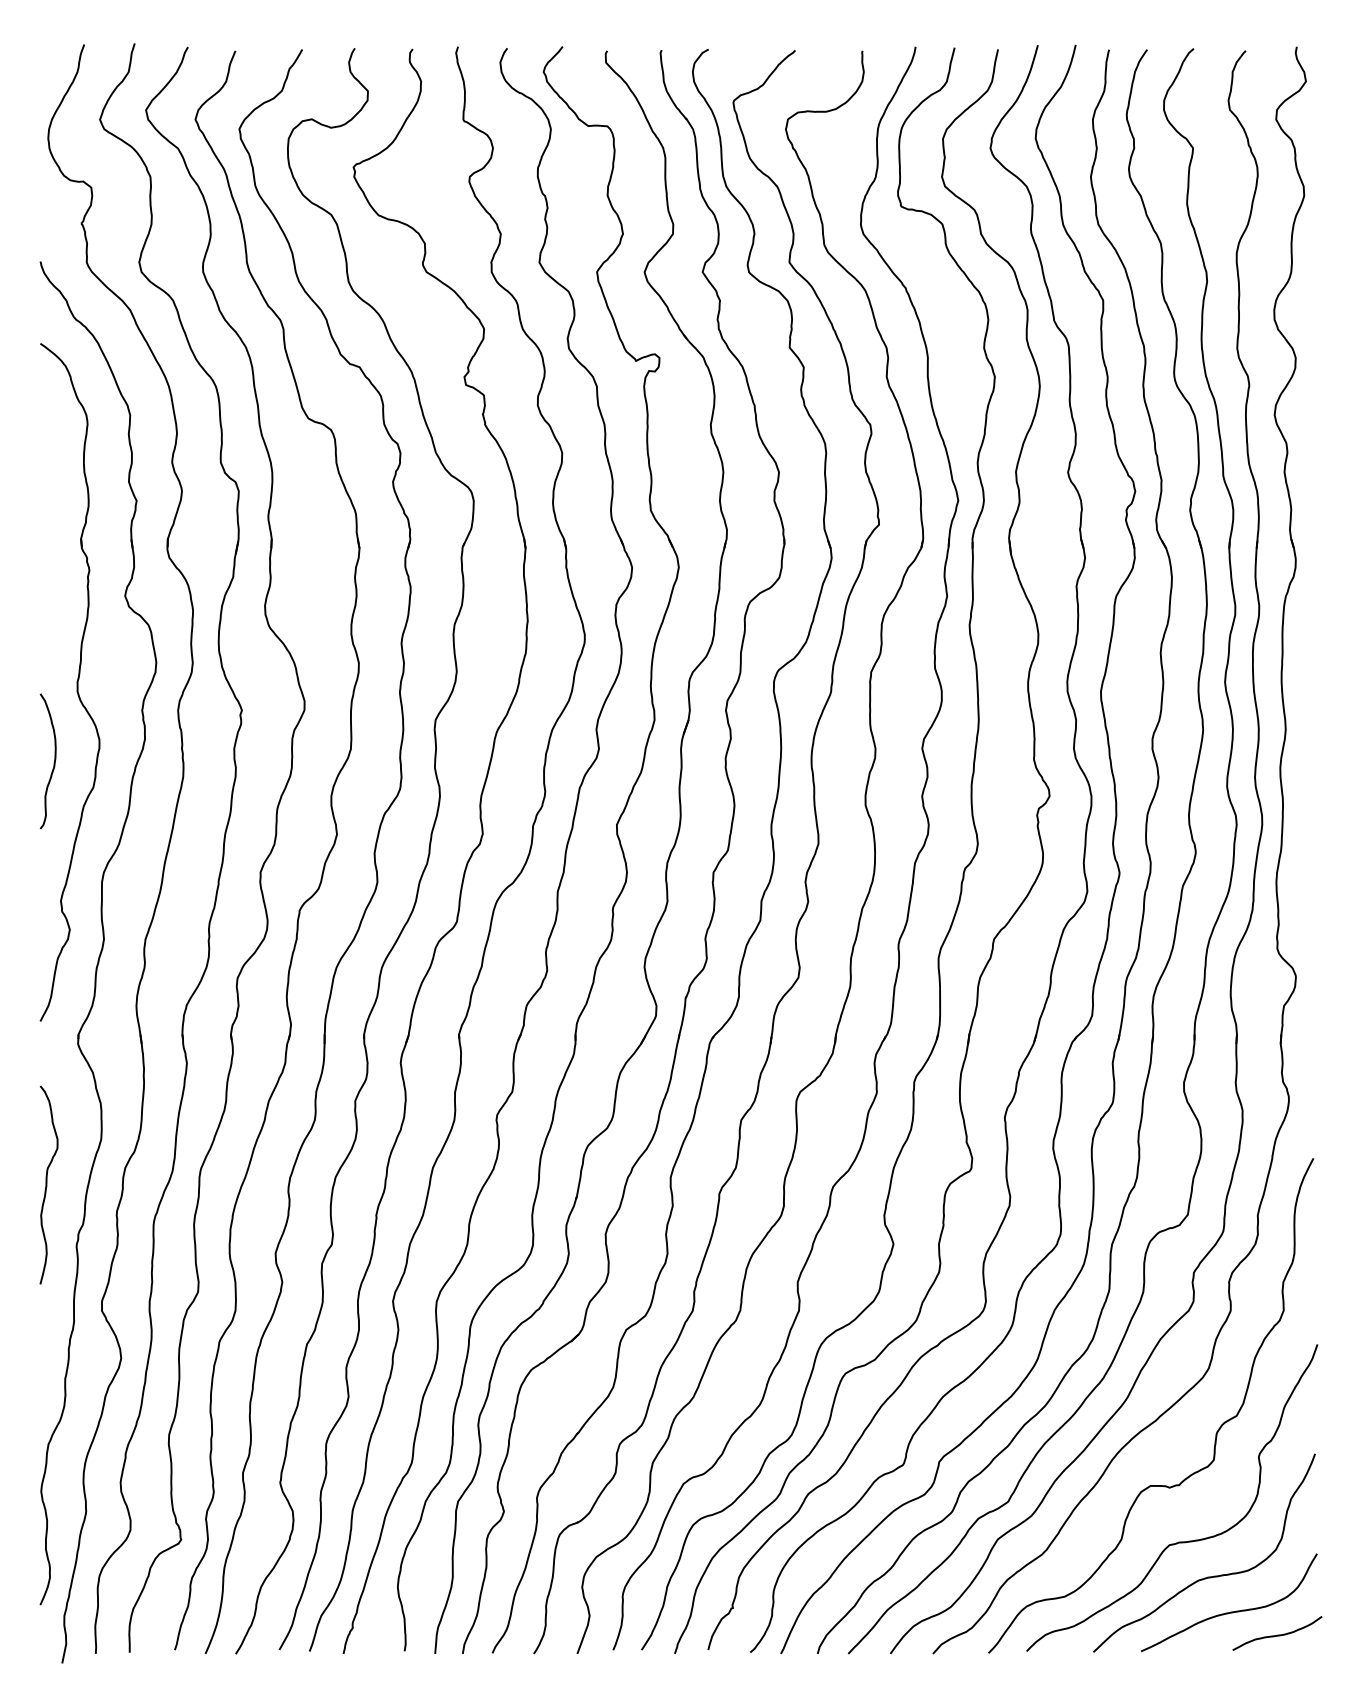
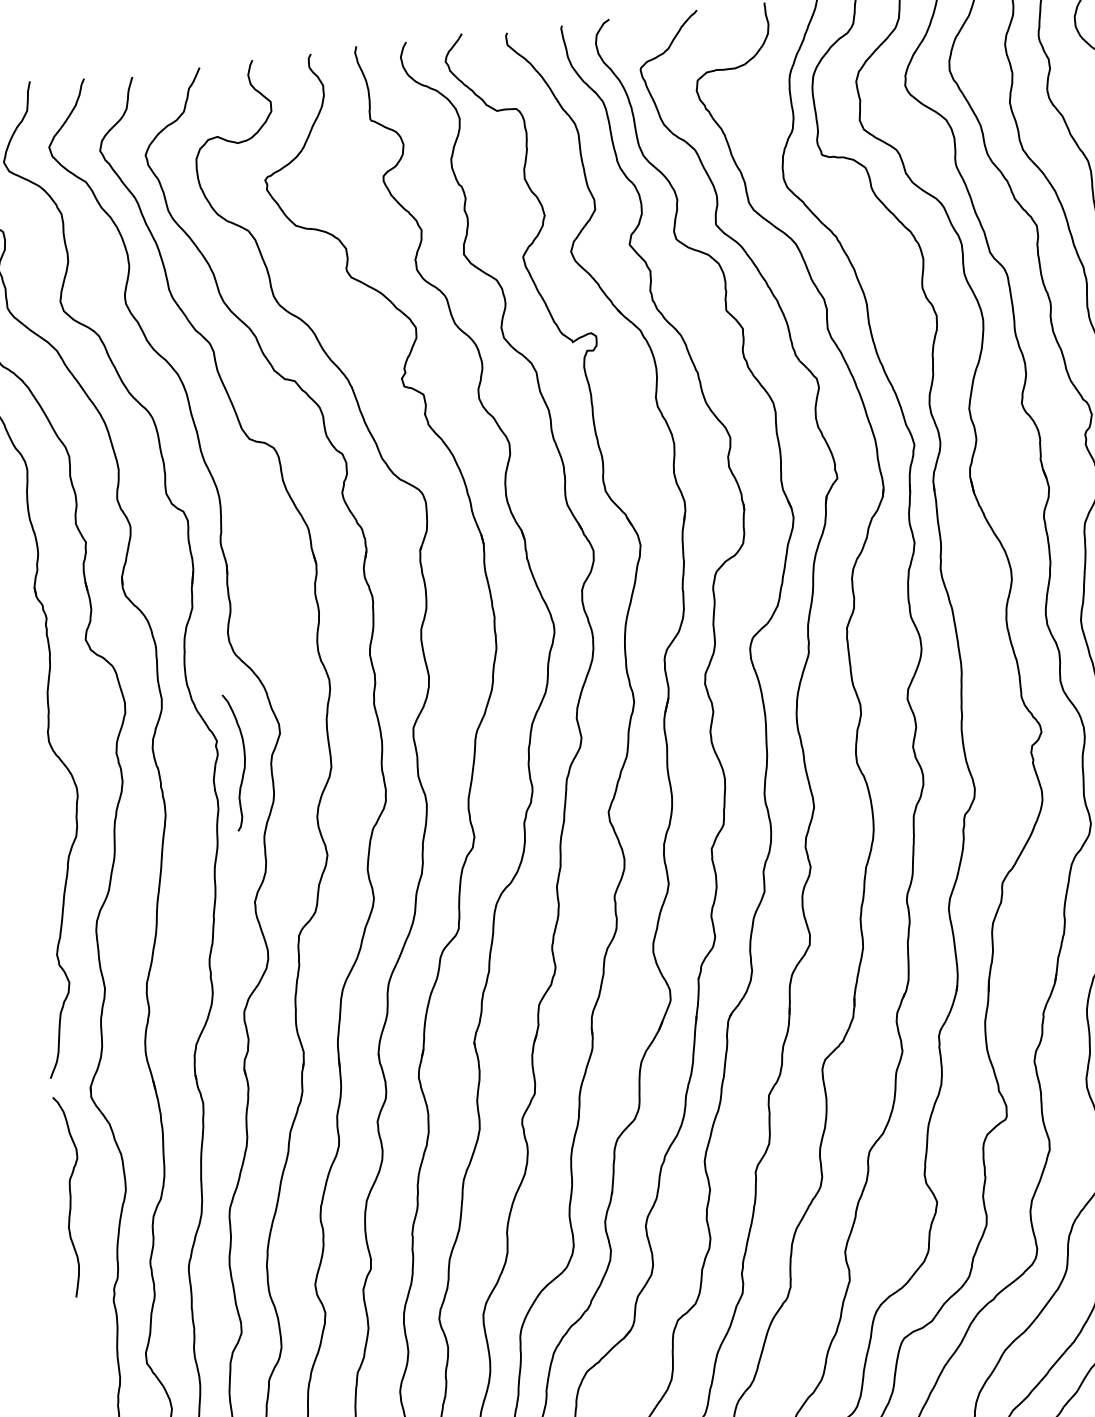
curve: (53, 762) -> (243, 762), moved
curve: (47, 1184) -> (71, 1195), moved

